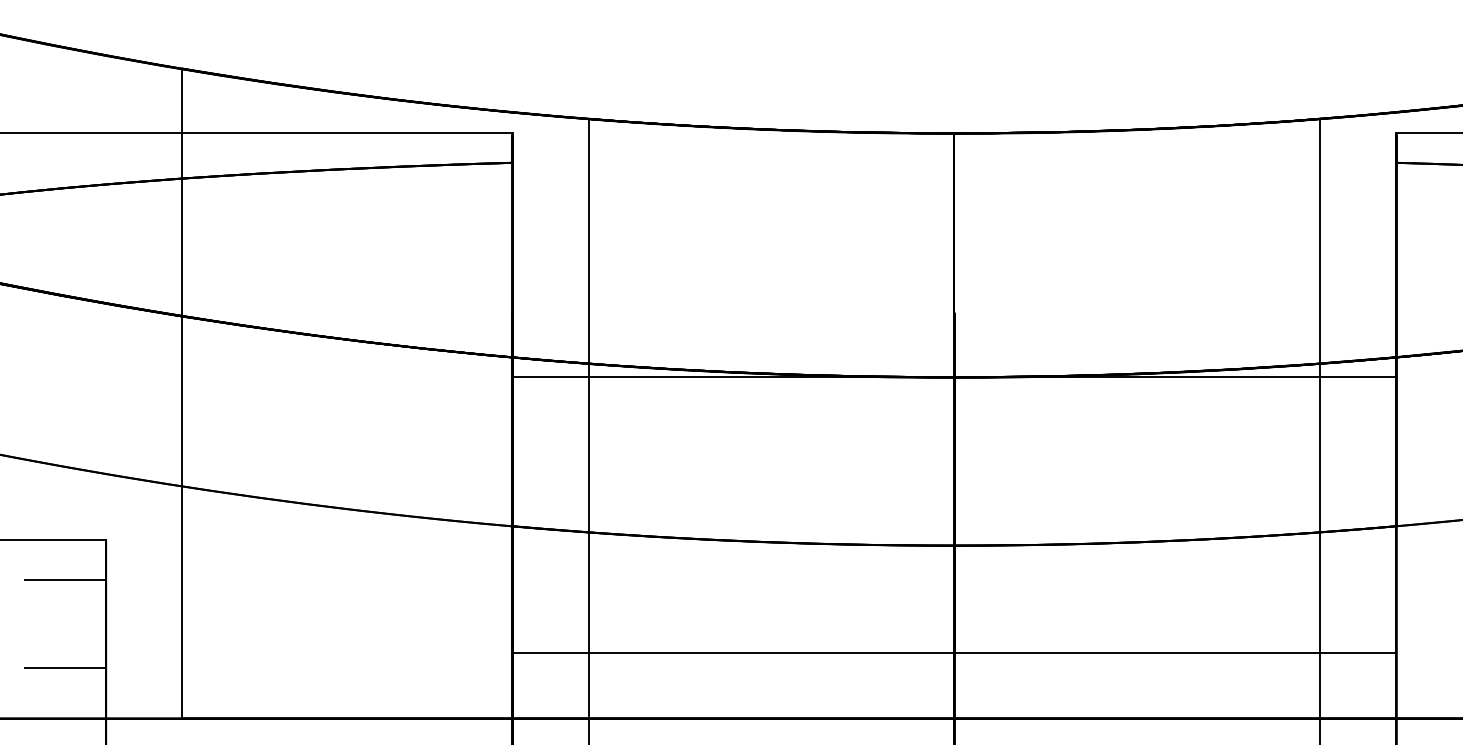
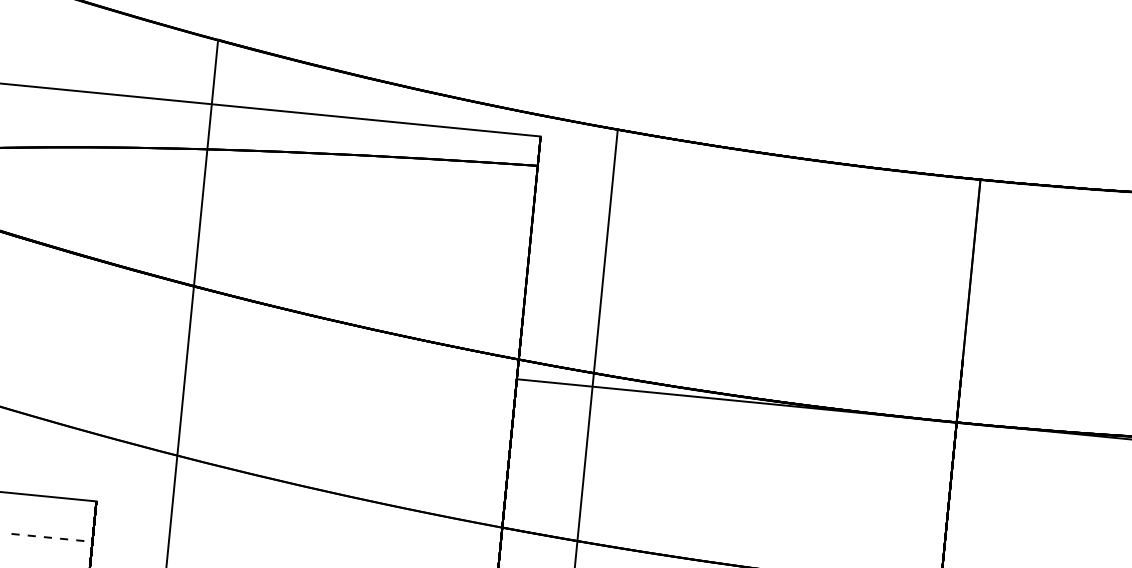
line: (65, 580) -> (52, 537), solid -> dashed

